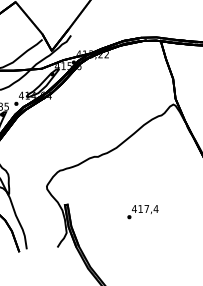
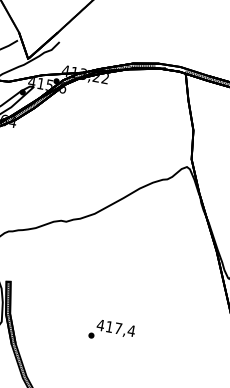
text: (142, 212) -> (111, 332), moved

